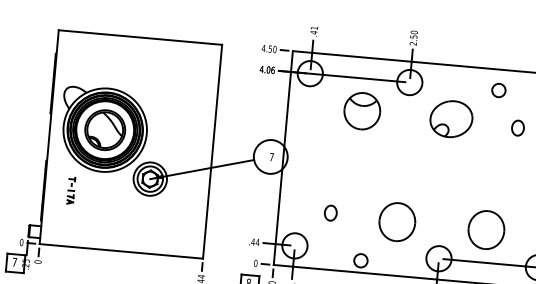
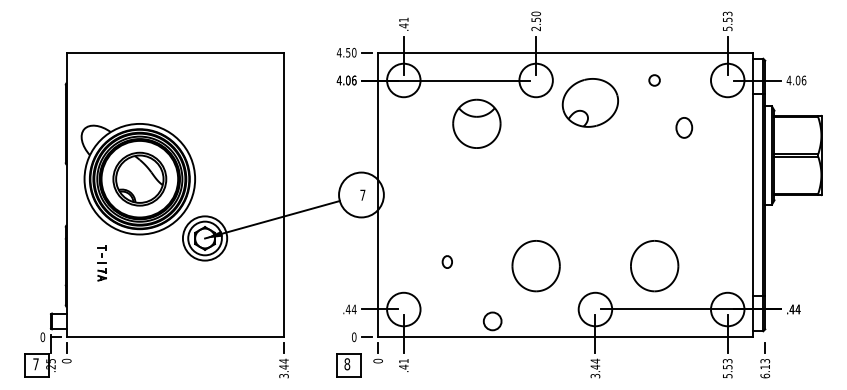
circle: (498, 90) -> (654, 80), size x0.6
part: (450, 118) -> (589, 102), moved
part: (330, 212) -> (447, 261), size x0.6

